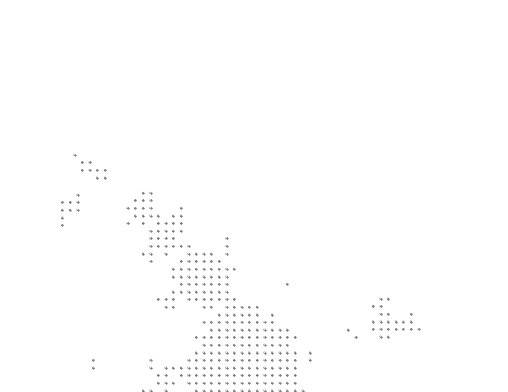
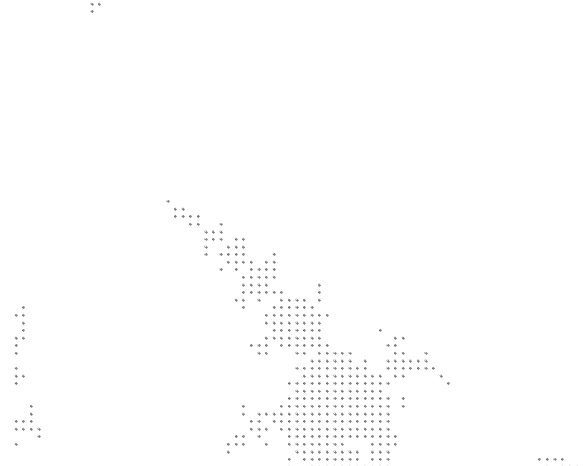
part: (70, 210) -> (213, 239), moved
part: (395, 318) -> (410, 357), moved
part: (93, 364) -> (186, 410), removed

